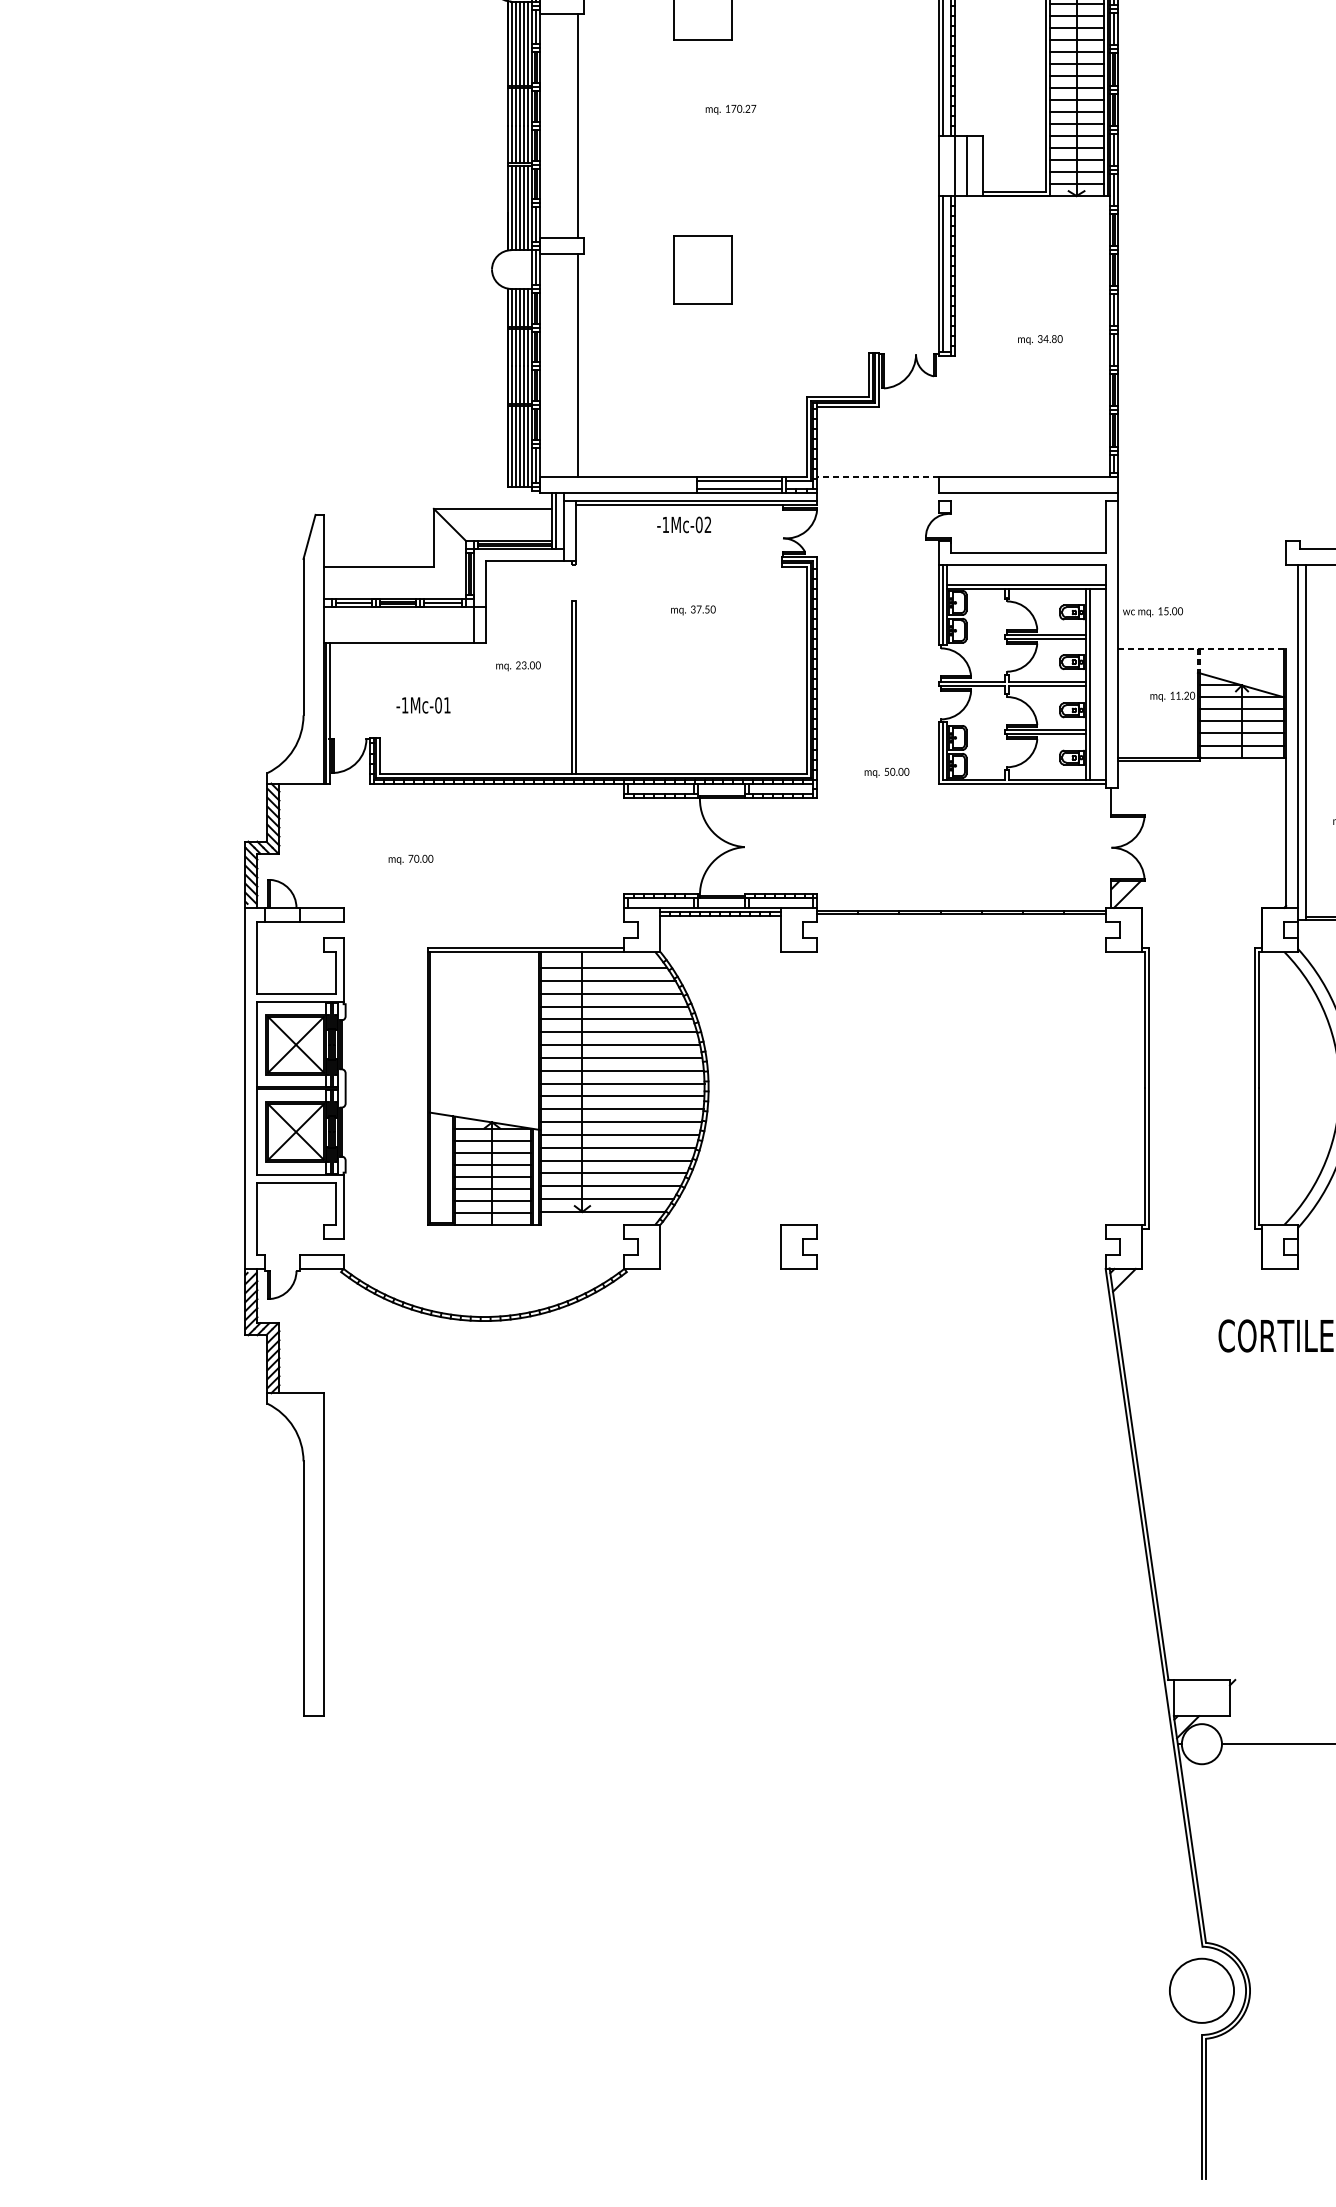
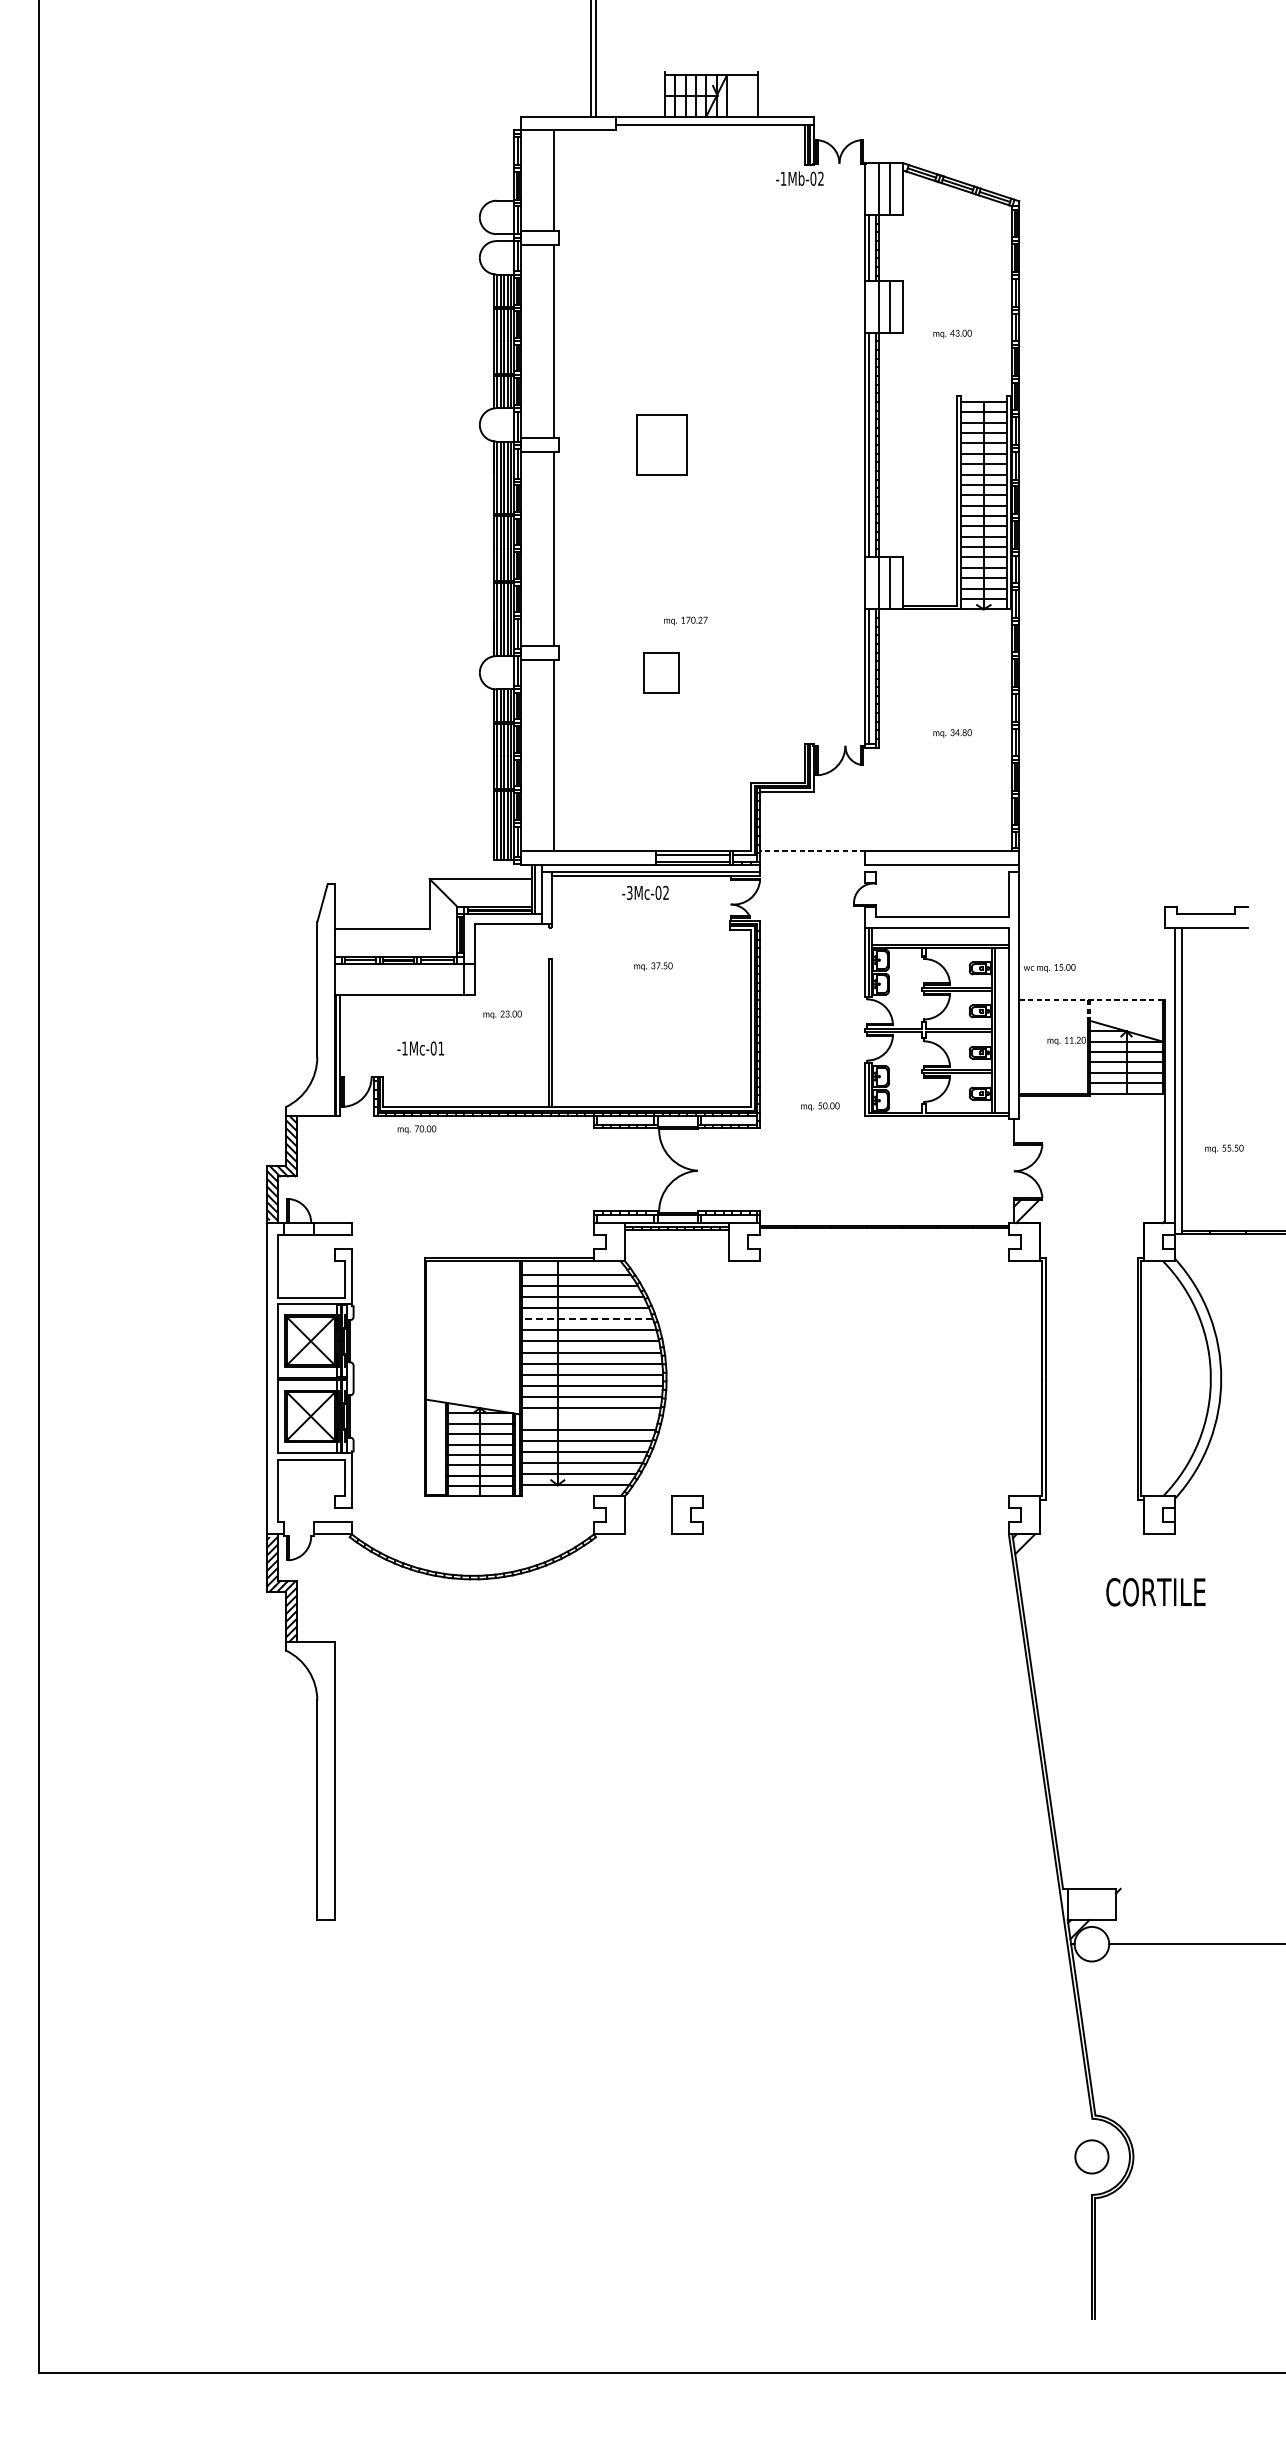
text: (730, 109) -> (685, 620), moved
part: (702, 269) -> (661, 672), size x0.7
text: (665, 524) -> (629, 892), -1Mc-02 -> -3Mc-02
text: (410, 859) -> (416, 1129), moved
line: (616, 1019) -> (587, 1319), solid -> dashed
line: (619, 1134) -> (589, 1418), removed
part: (798, 1245) -> (687, 1514), moved
circle: (1201, 1990) -> (1091, 2156), size x0.6

